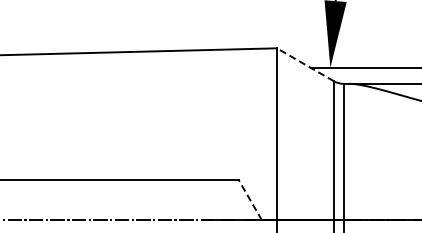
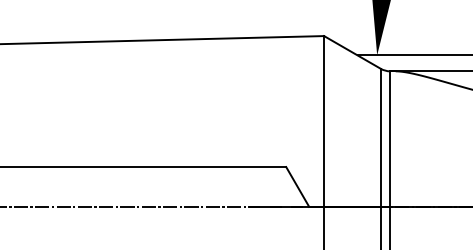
line: (305, 64) -> (352, 52), dashed -> solid
line: (250, 199) -> (297, 186), dashed -> solid

